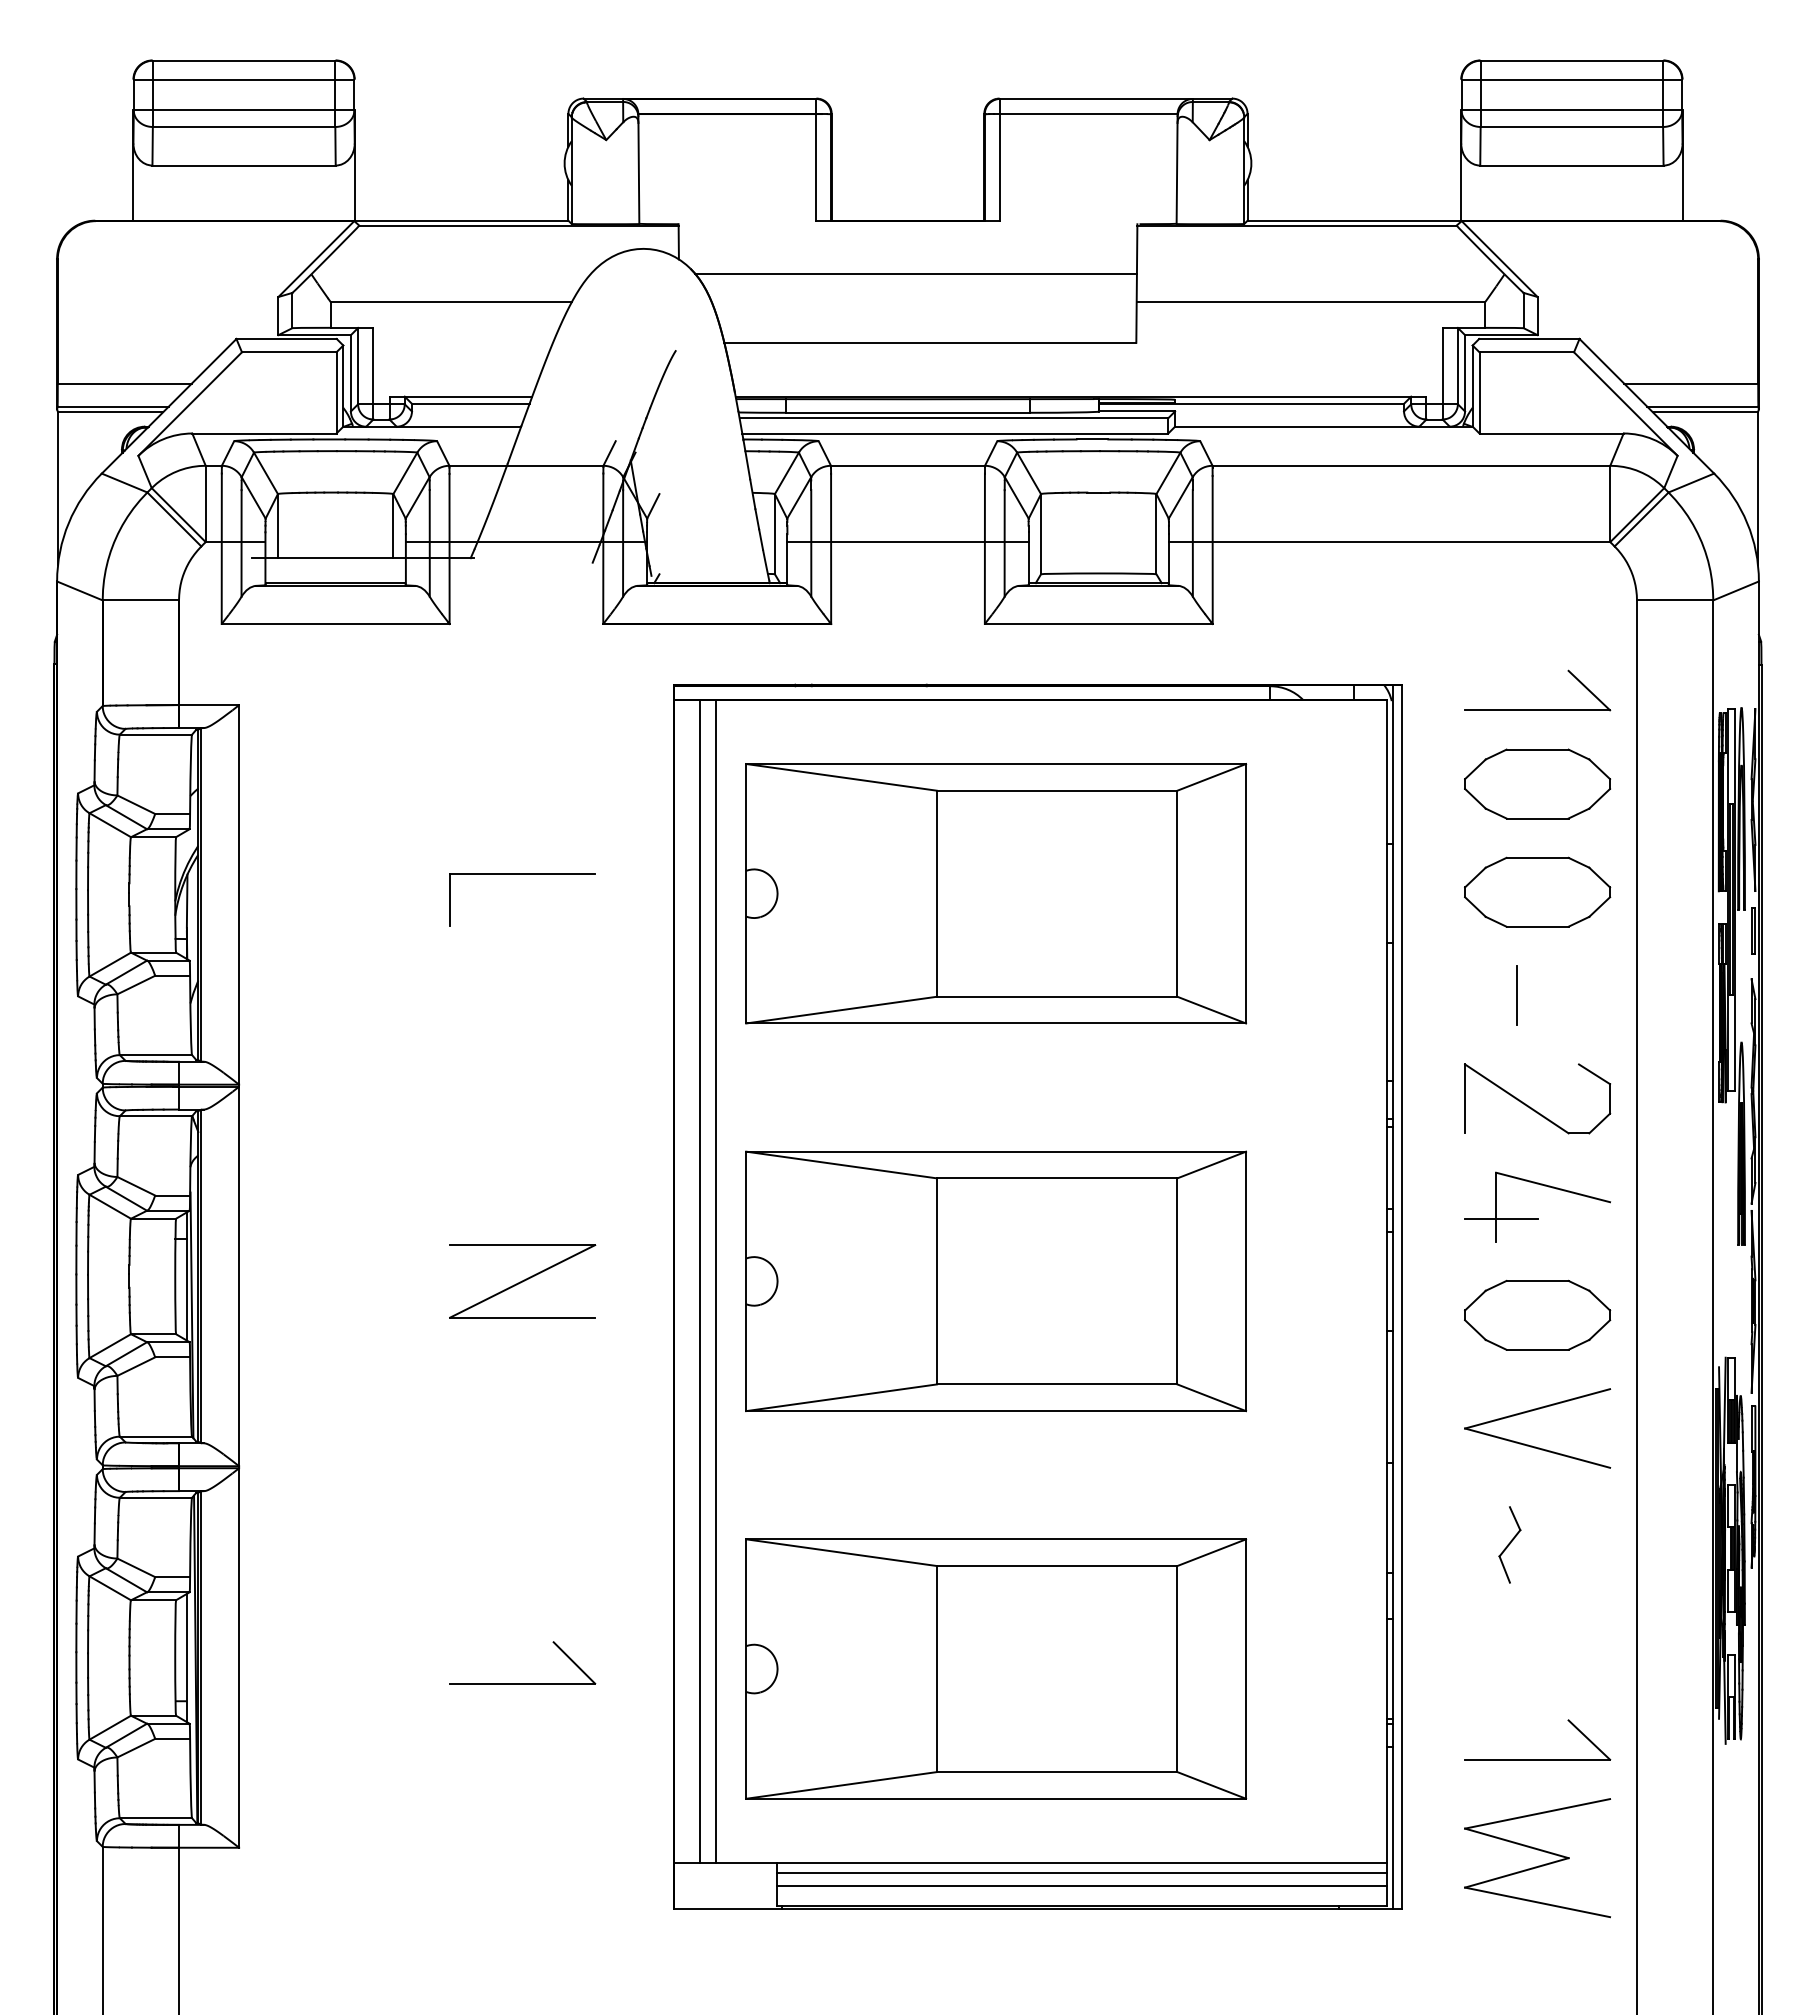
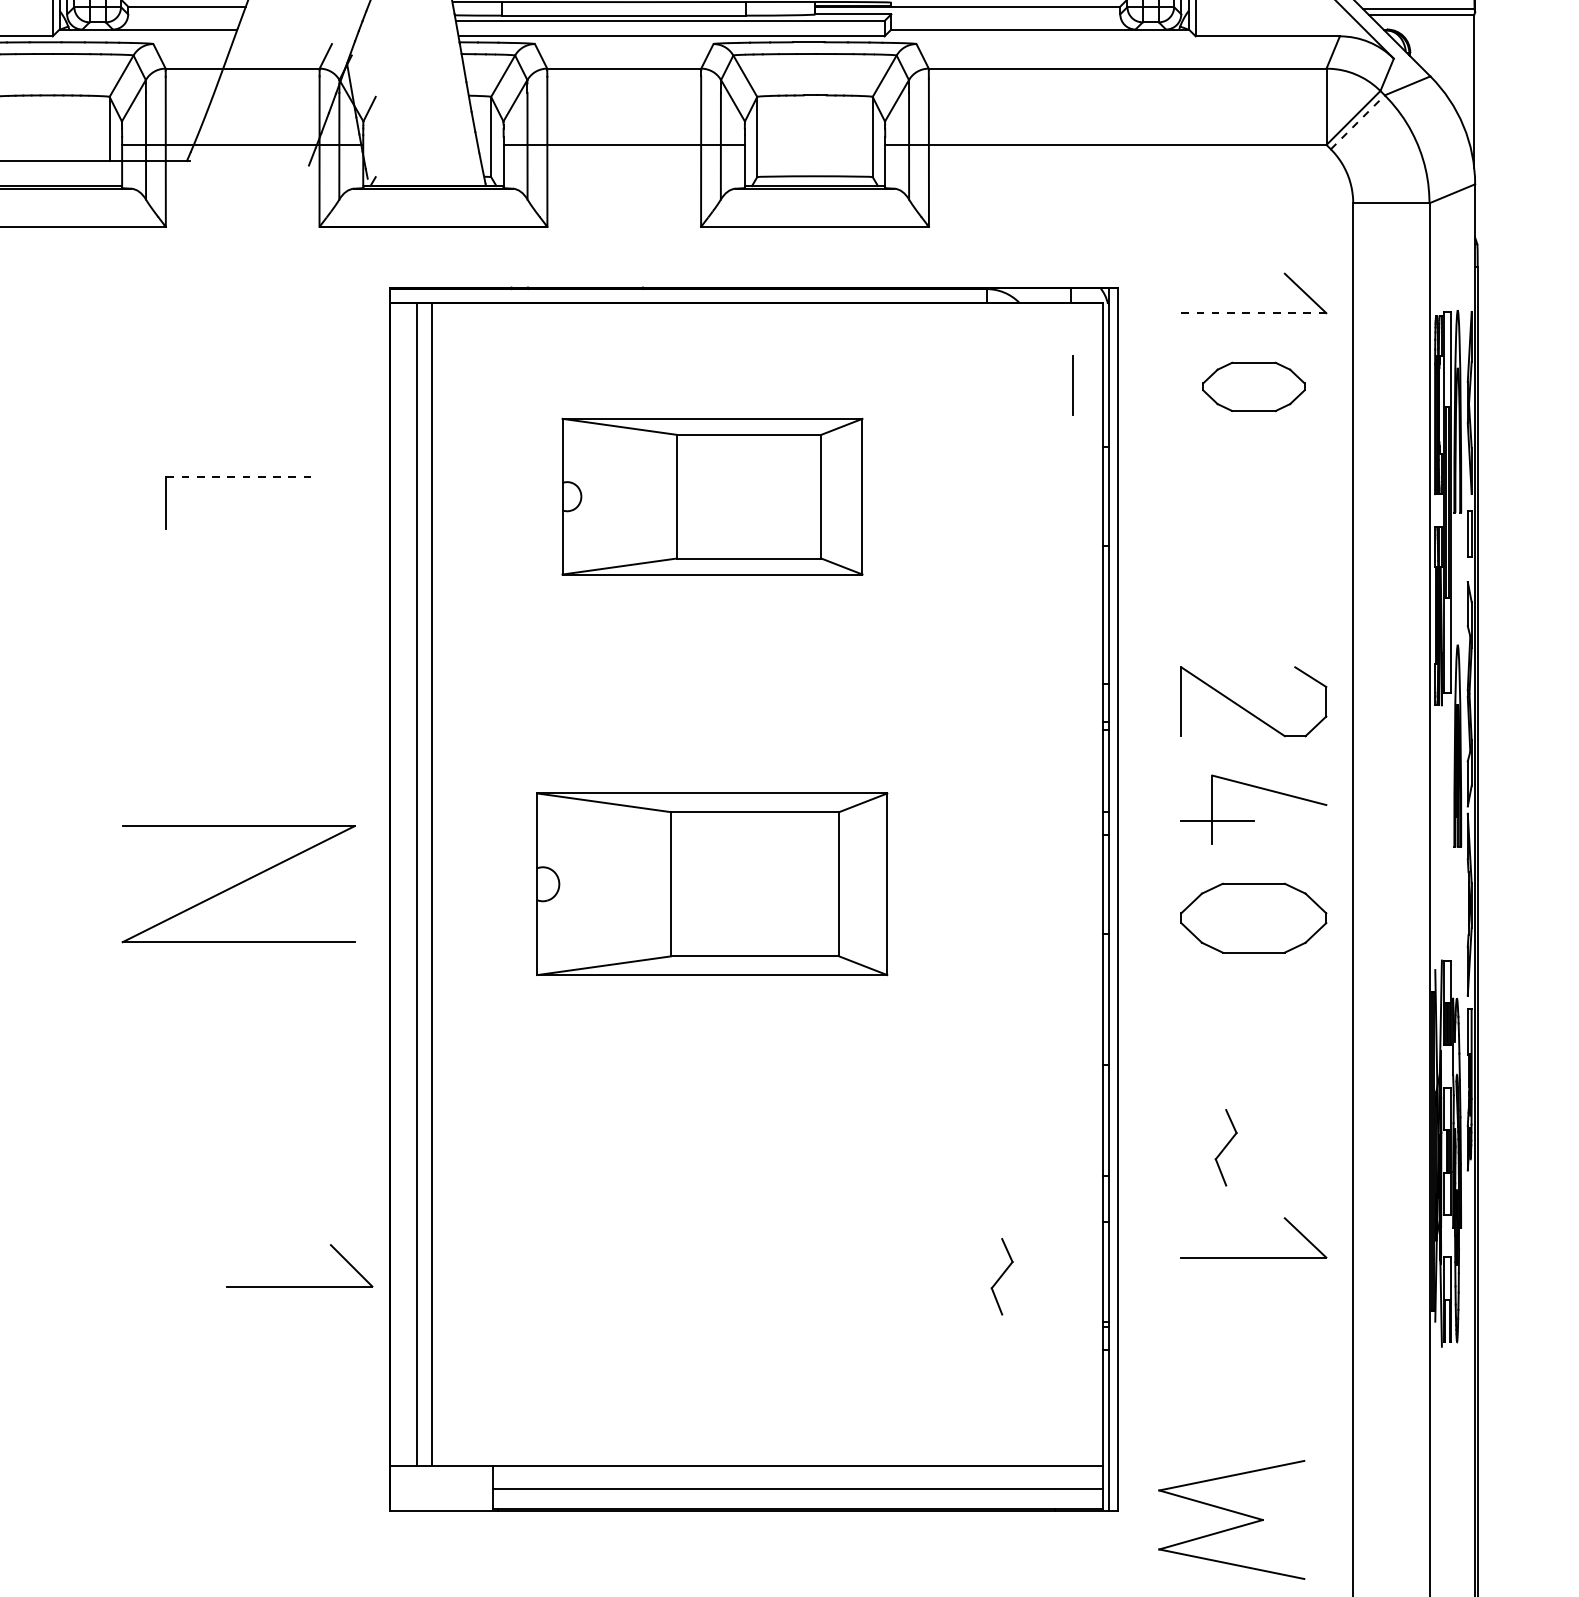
line: (1641, 519) -> (1357, 122), solid -> dashed
line: (1537, 710) -> (1253, 313), solid -> dashed
part: (1537, 783) -> (1253, 386), size x0.7
line: (522, 873) -> (238, 476), solid -> dashed
part: (1537, 891) -> (1253, 494), removed
part: (996, 893) -> (712, 496), size x0.6
line: (1516, 995) -> (1072, 385), moved
part: (522, 1281) -> (238, 884), size x1.6
part: (995, 1281) -> (711, 884), size x0.7
part: (1532, 1411) -> (1248, 1014), removed
part: (996, 1668) -> (712, 1271), removed
part: (1285, 1673) -> (1001, 1276), added
part: (522, 1683) -> (299, 1286), moved
part: (1537, 1759) -> (1253, 1257), moved
part: (1538, 1865) -> (1232, 1527), moved
line: (1081, 1872) -> (797, 1475), removed

